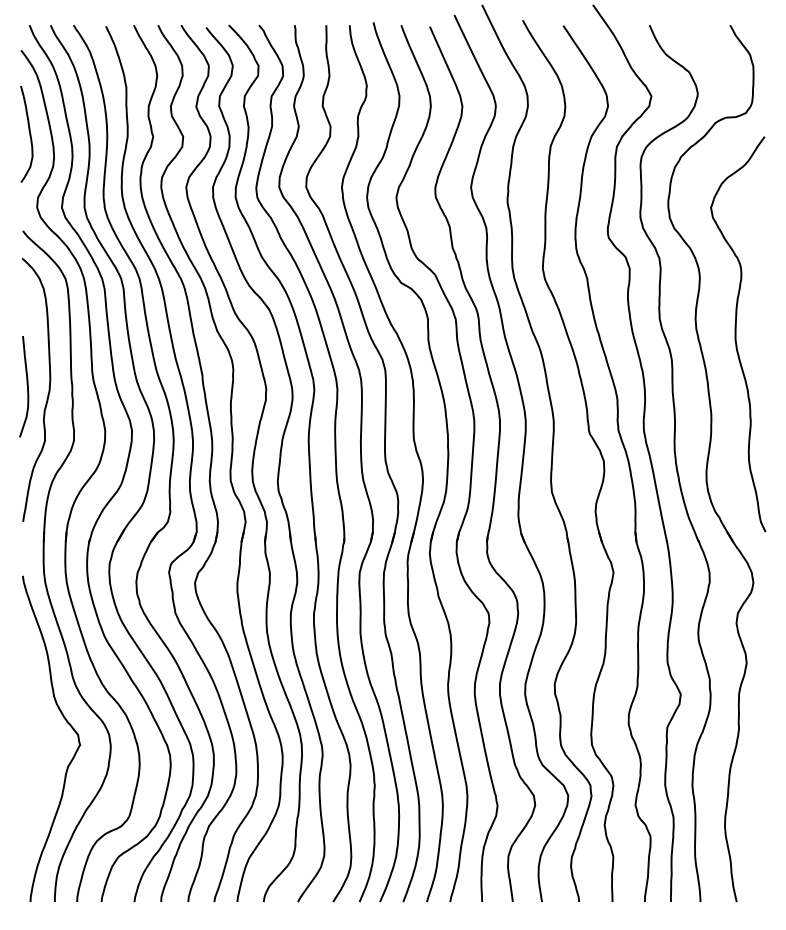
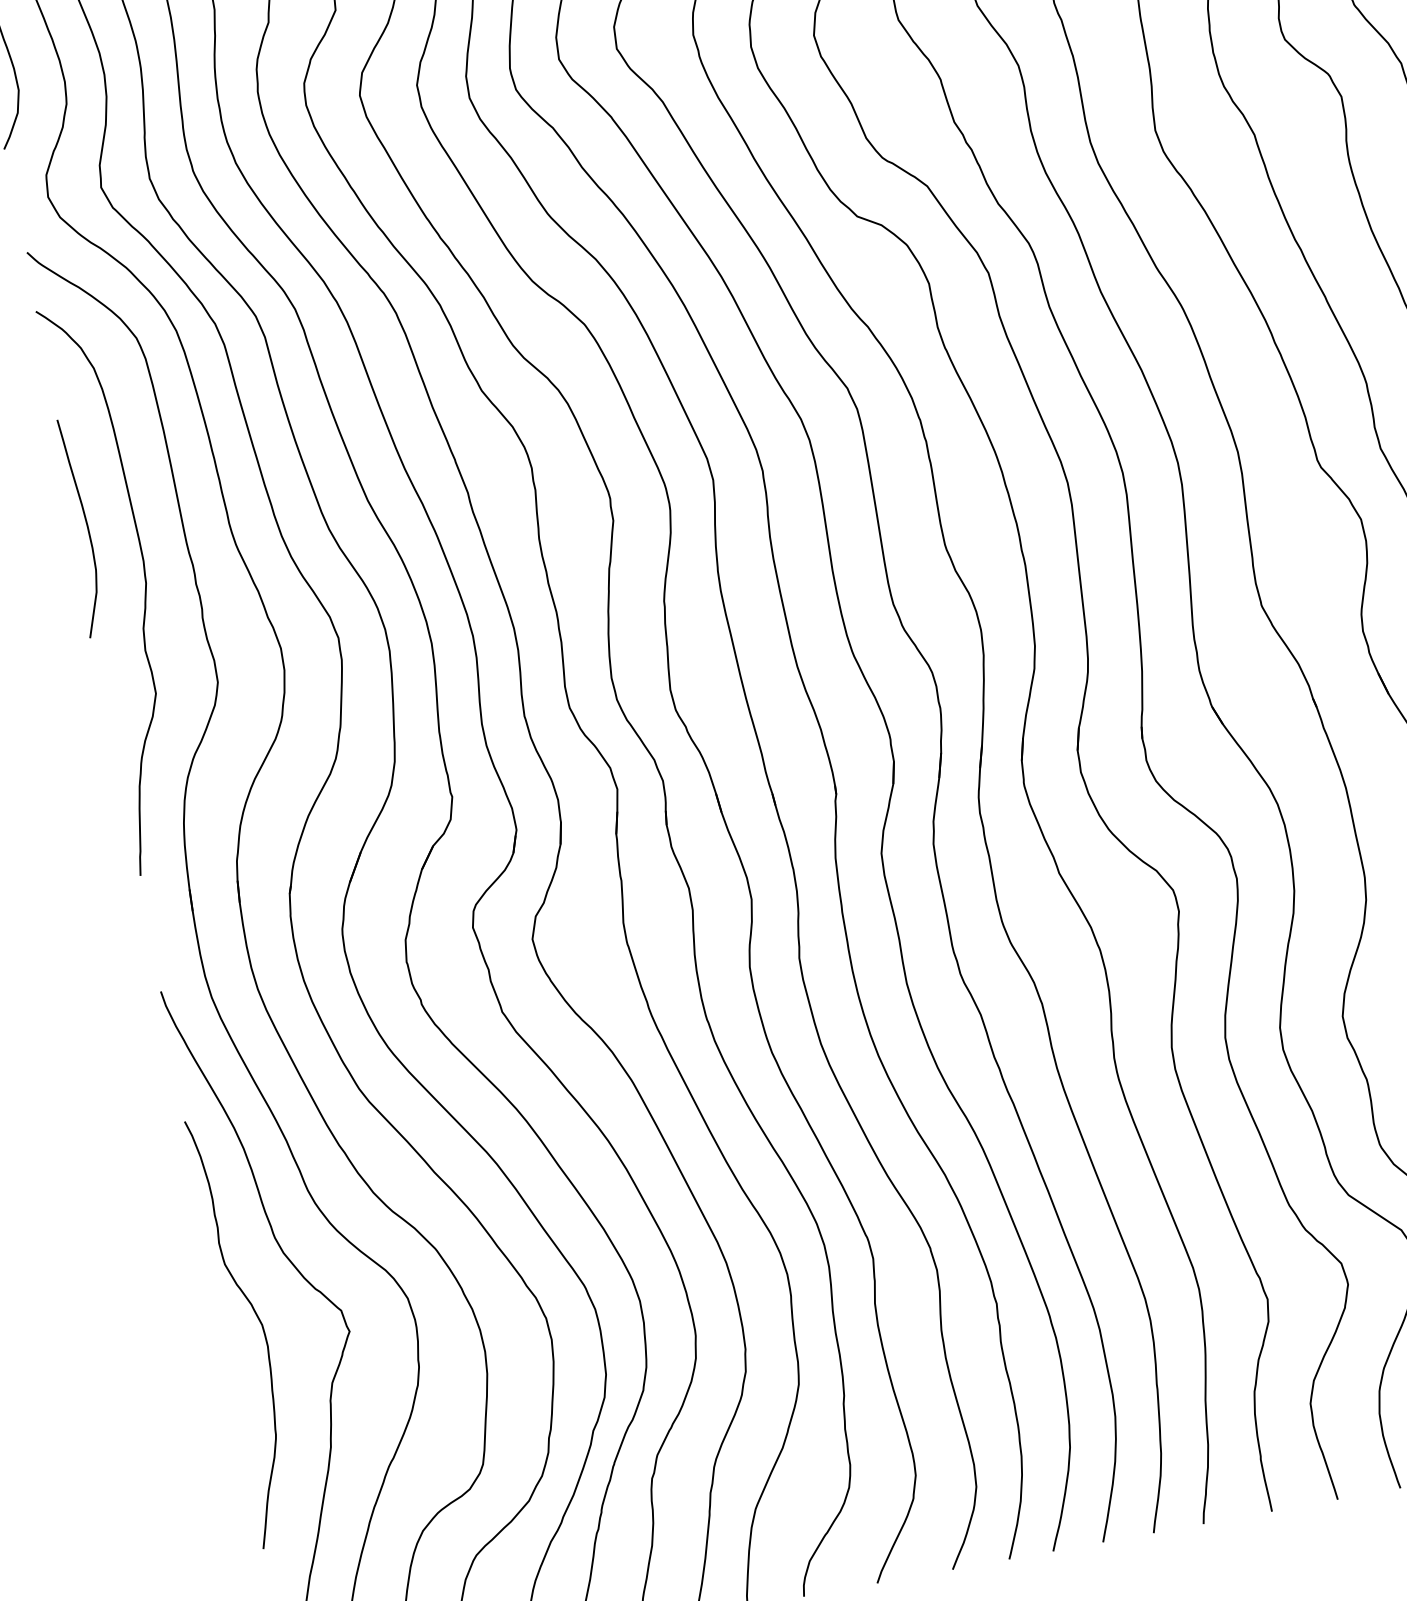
curve: (26, 385) -> (84, 524), moved
curve: (39, 733) -> (258, 1322), added

